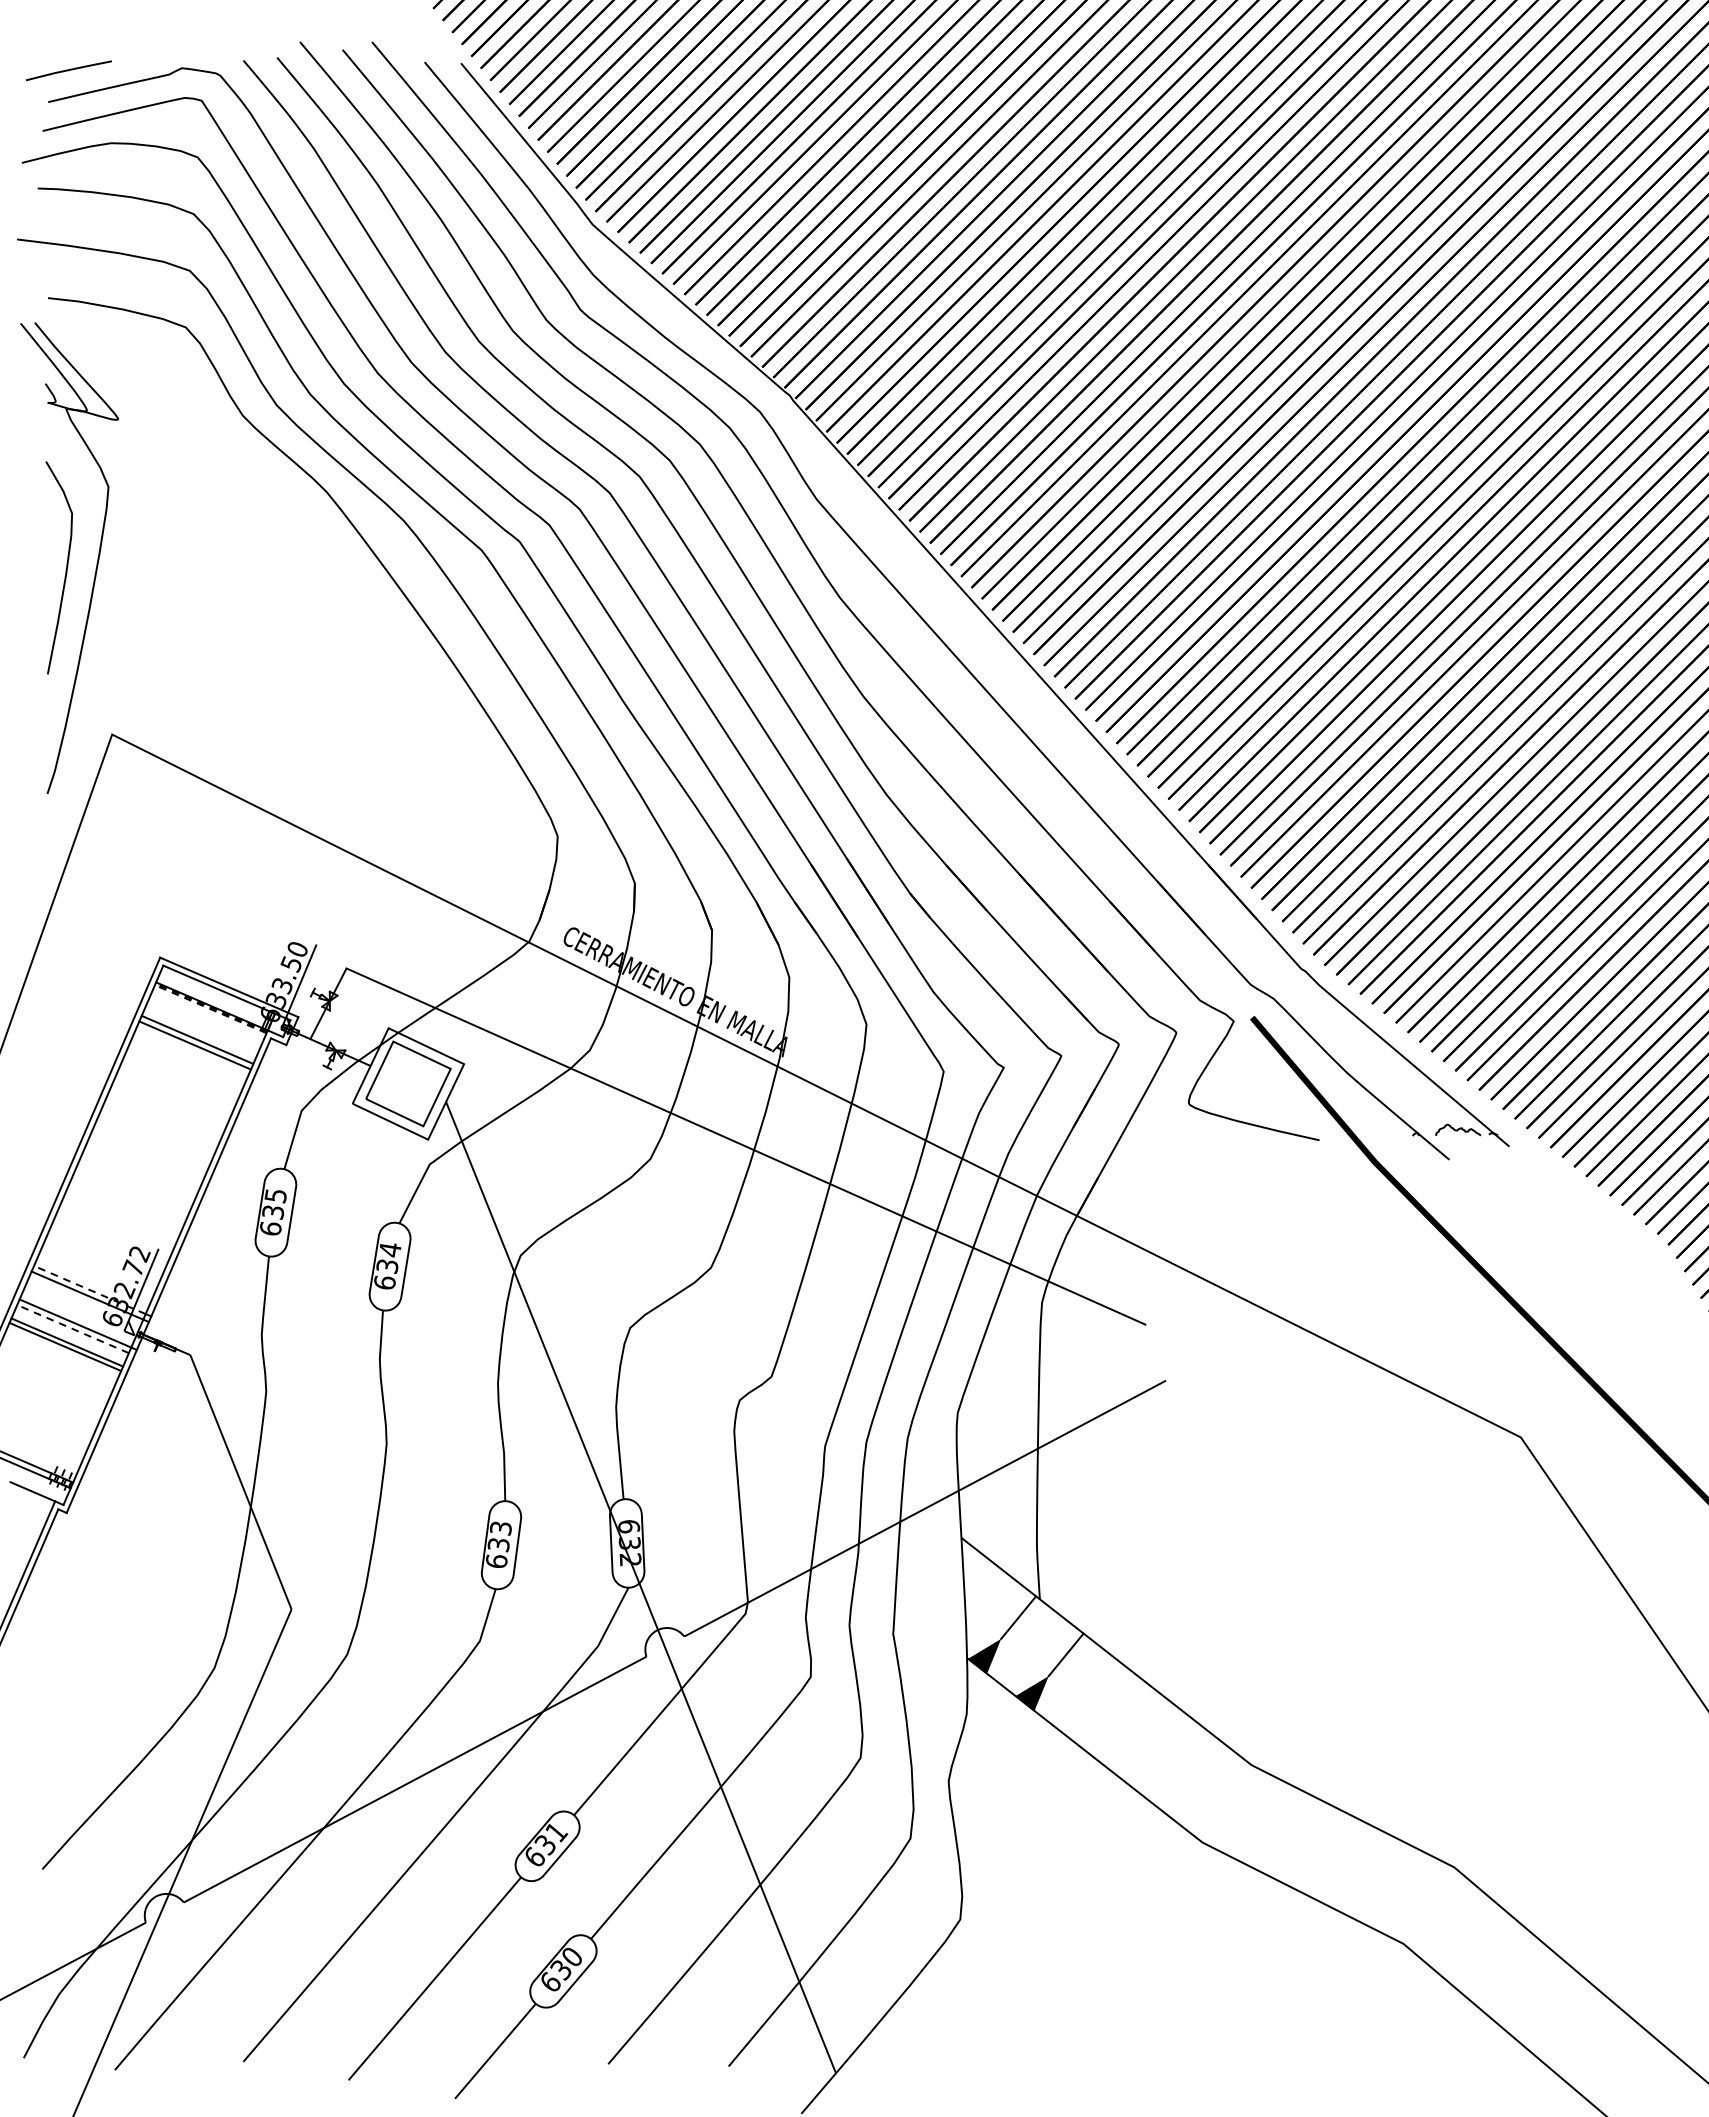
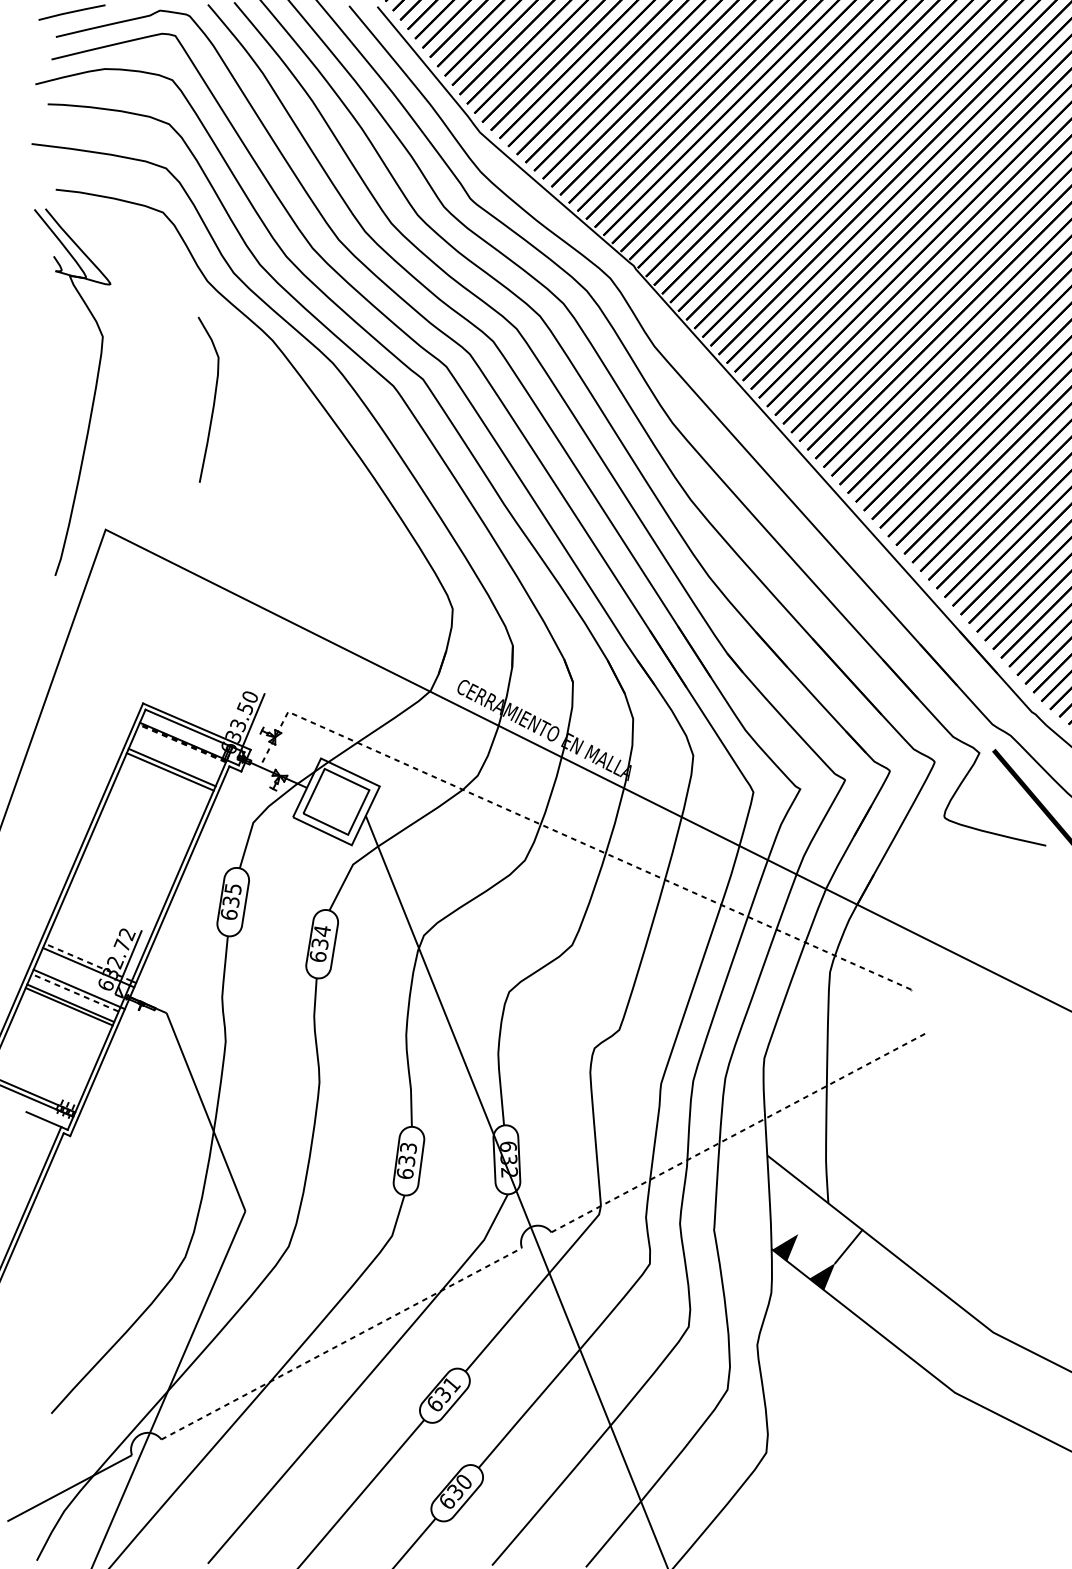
curve: (65, 569) -> (213, 401), moved
line: (709, 1130) -> (571, 838), solid -> dashed
line: (925, 1508) -> (739, 1132), solid -> dashed
line: (1018, 1617) -> (811, 1217), removed
line: (415, 1779) -> (341, 1343), solid -> dashed

